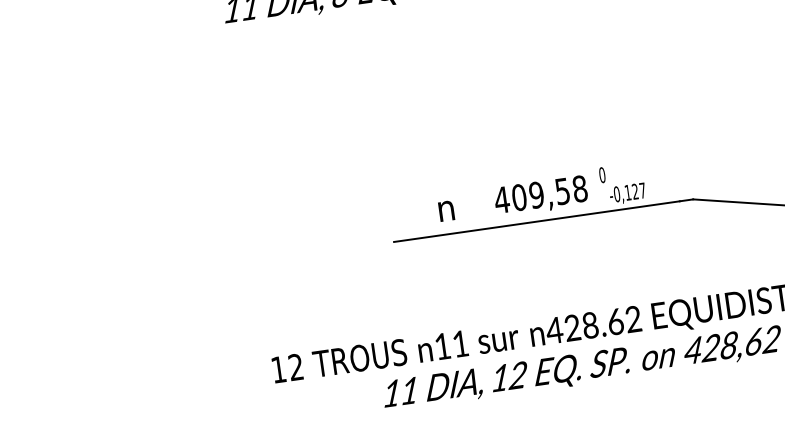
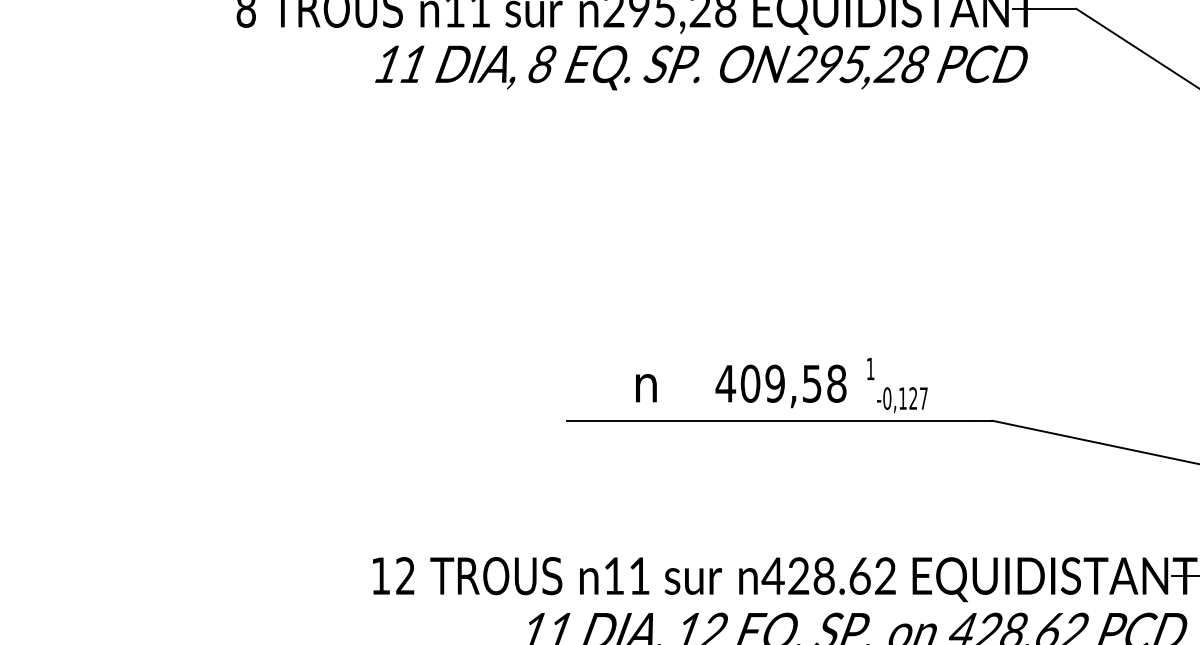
text: (602, 174) -> (870, 368), 0 -> 1

